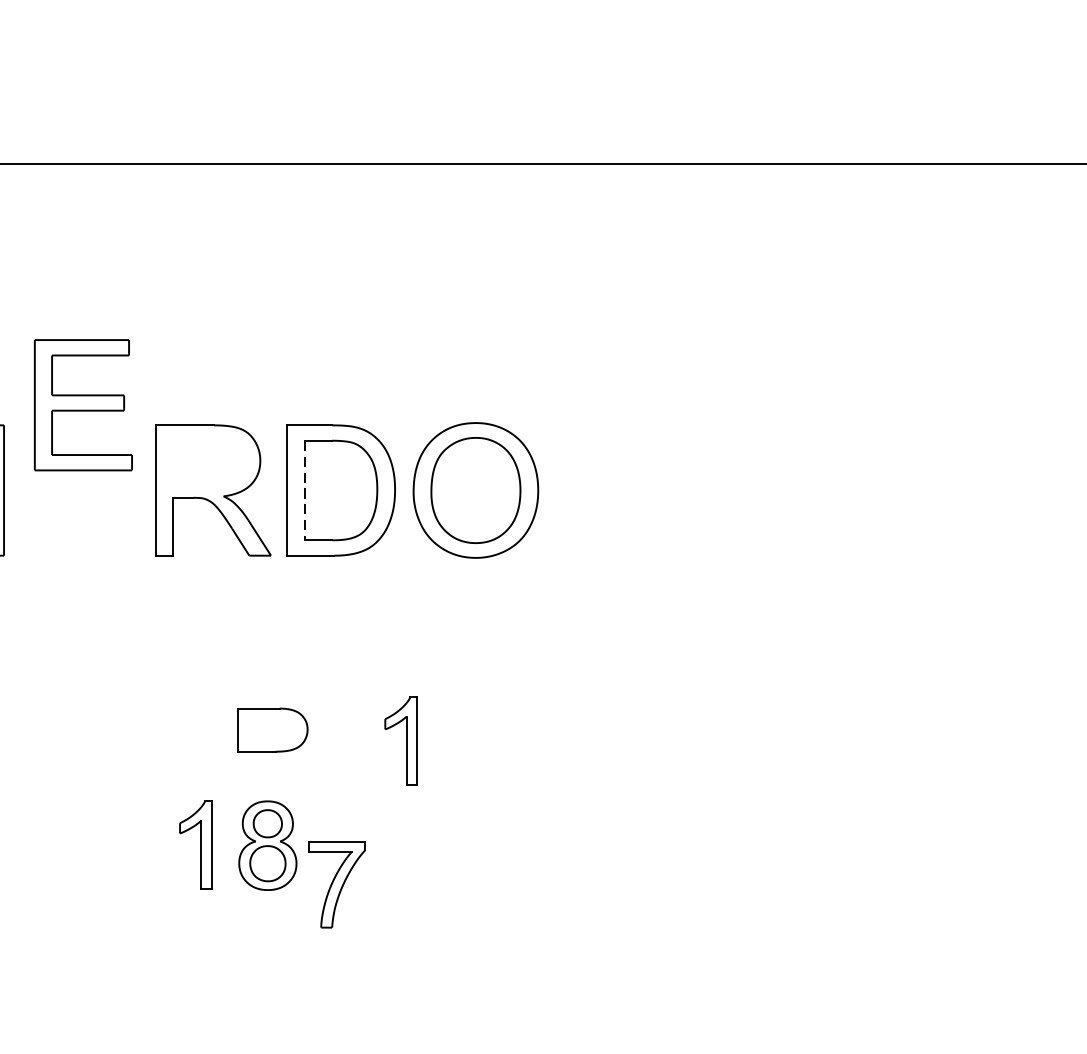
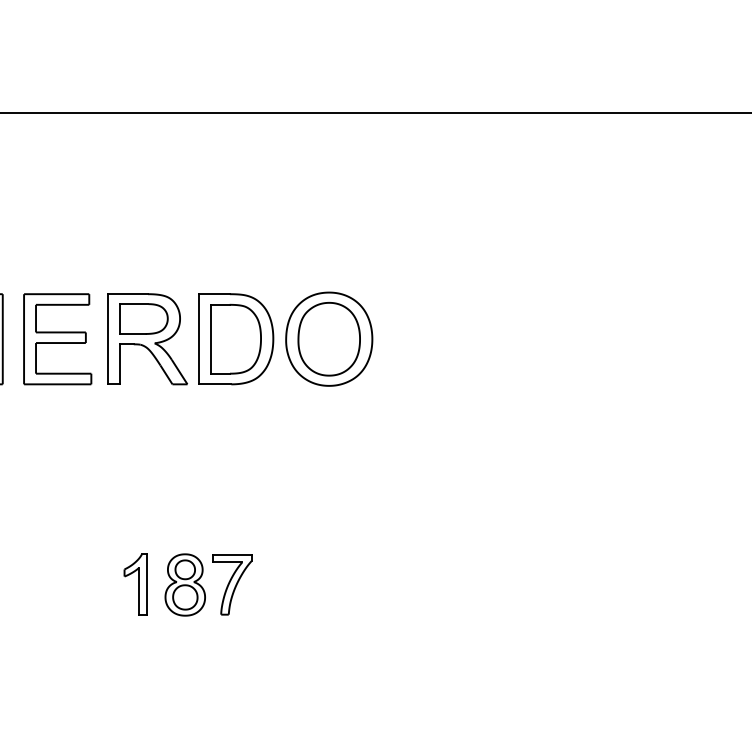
part: (83, 405) -> (57, 339), moved
line: (304, 490) -> (210, 339), dashed -> solid
part: (272, 729) -> (143, 318), moved
part: (401, 740) -> (277, 512), removed
part: (337, 884) -> (232, 584), moved

